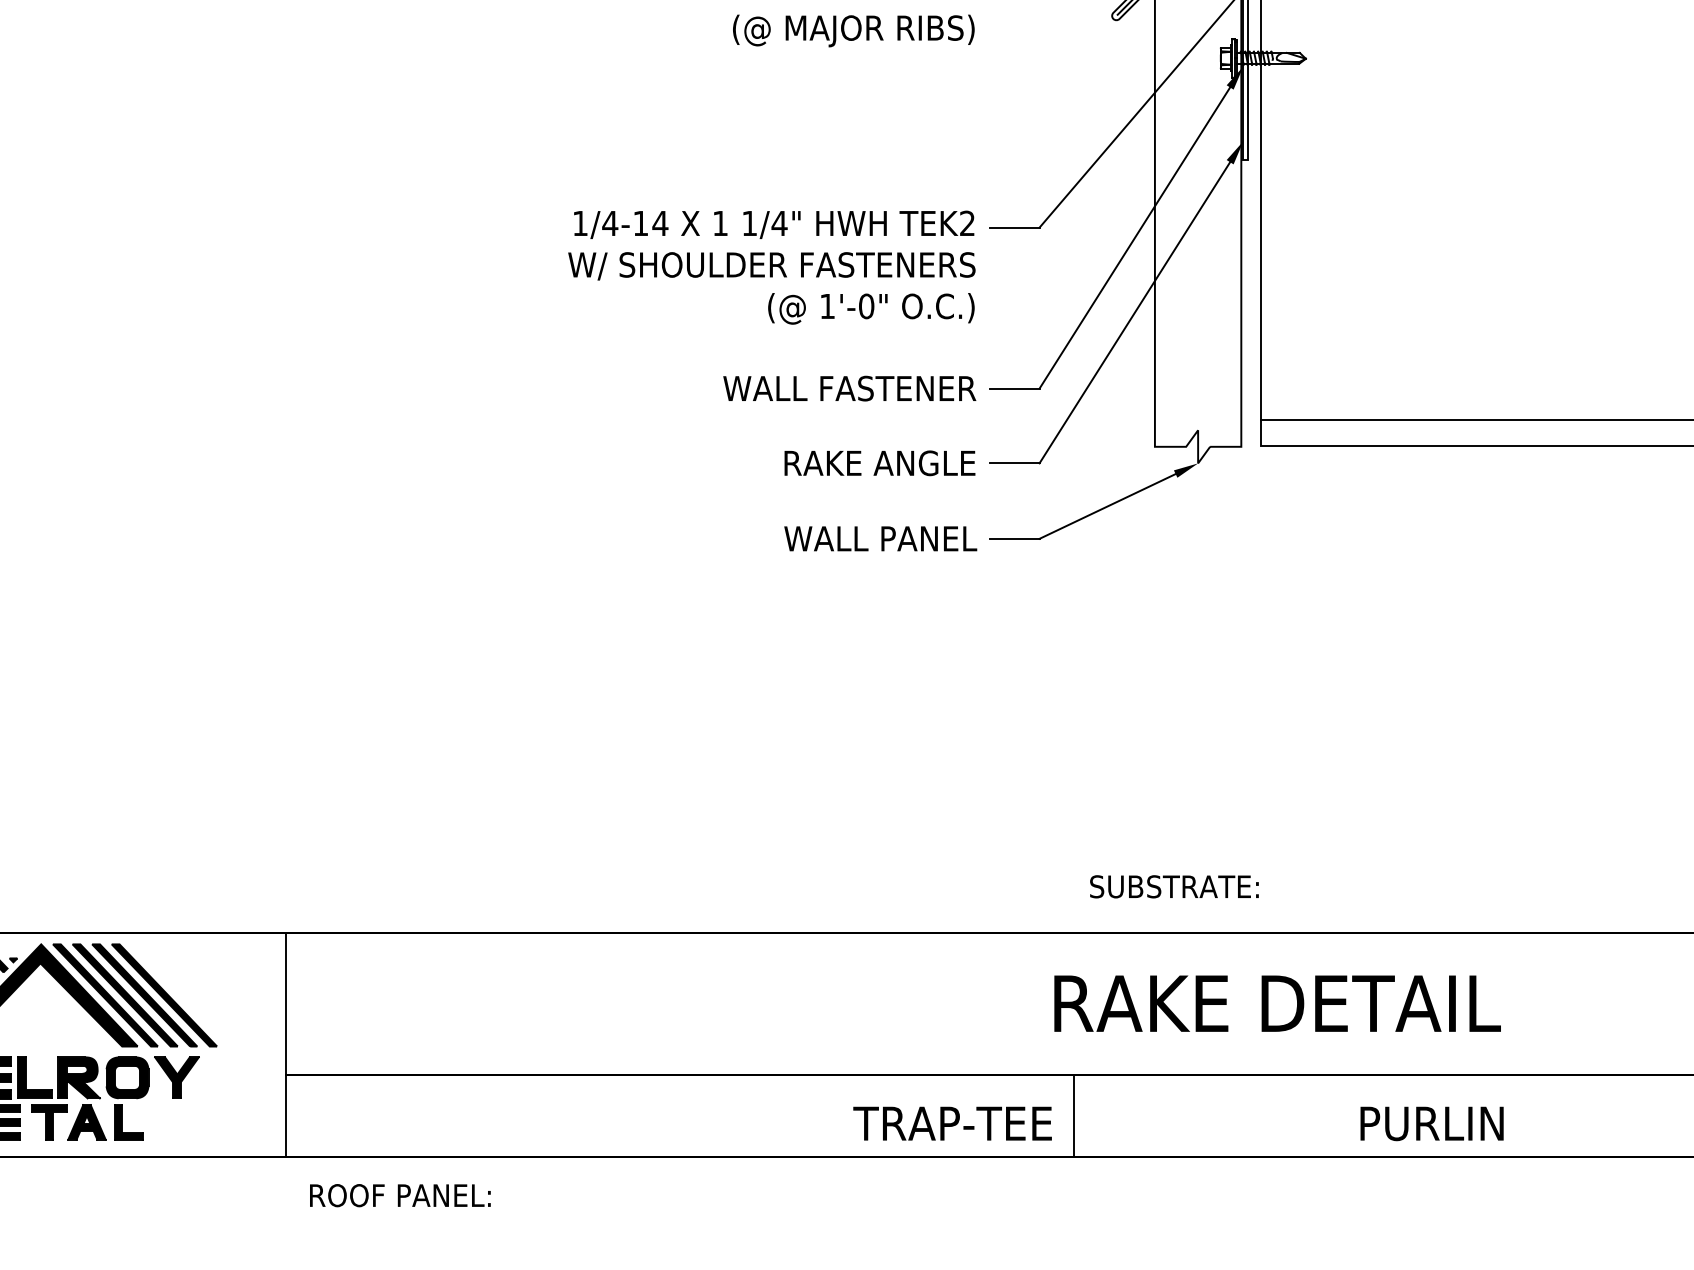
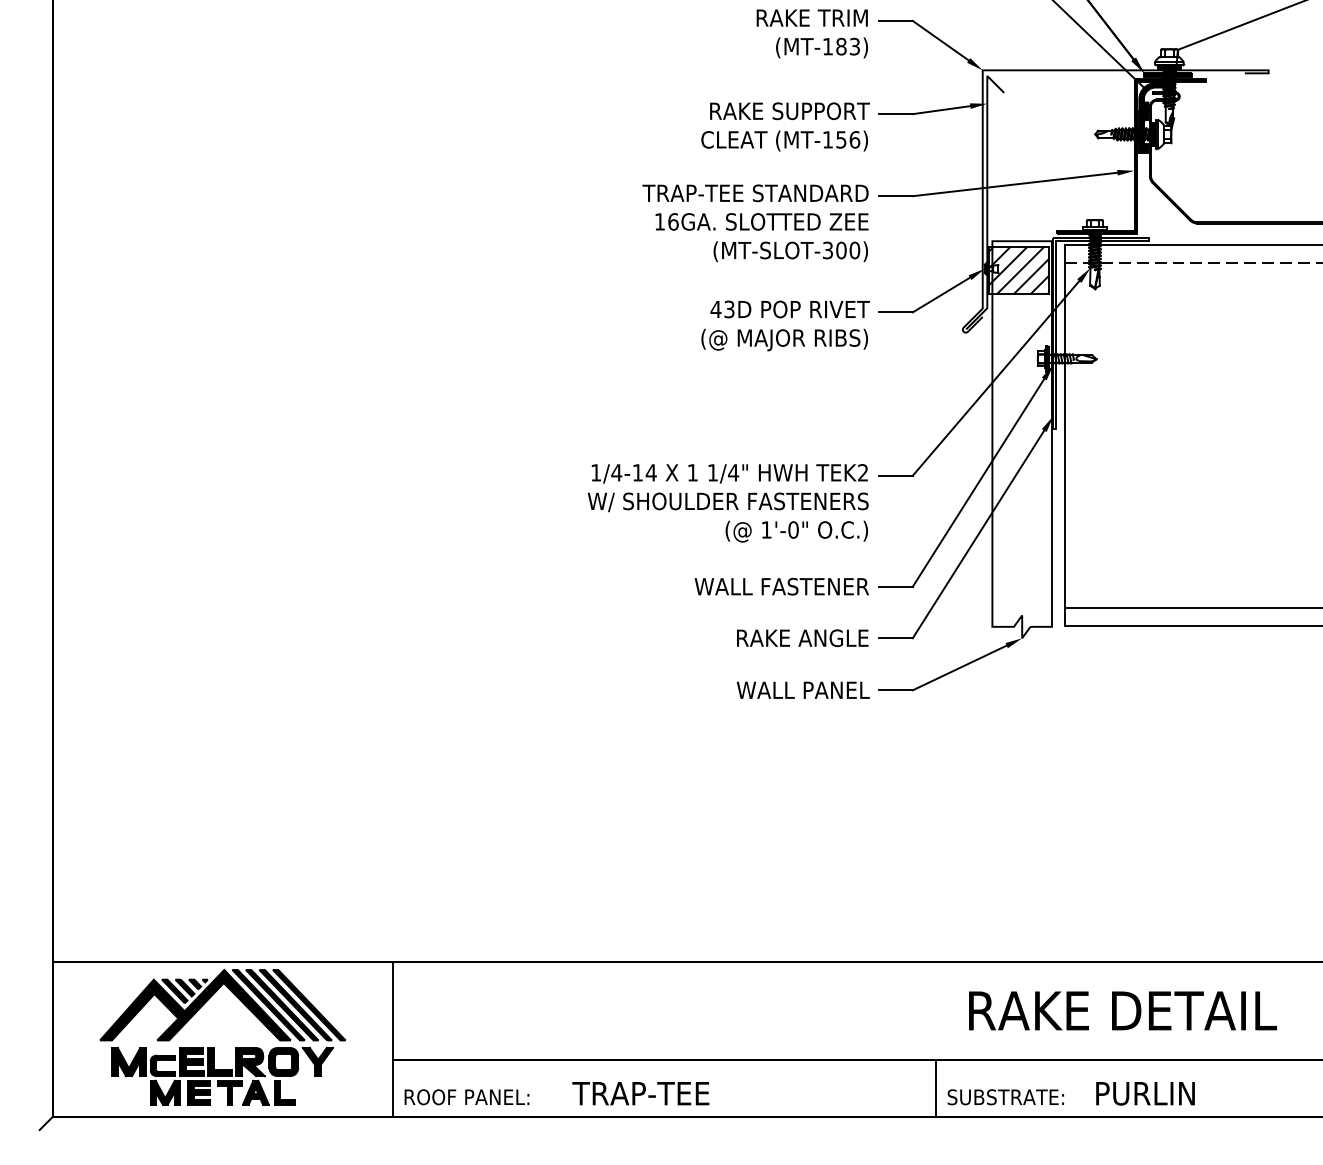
text: (1173, 887) -> (1005, 1097), moved
text: (1276, 1003) -> (1122, 1010), moved
text: (952, 1123) -> (640, 1093), moved
text: (1432, 1123) -> (1145, 1093), moved
text: (399, 1195) -> (466, 1097), moved

